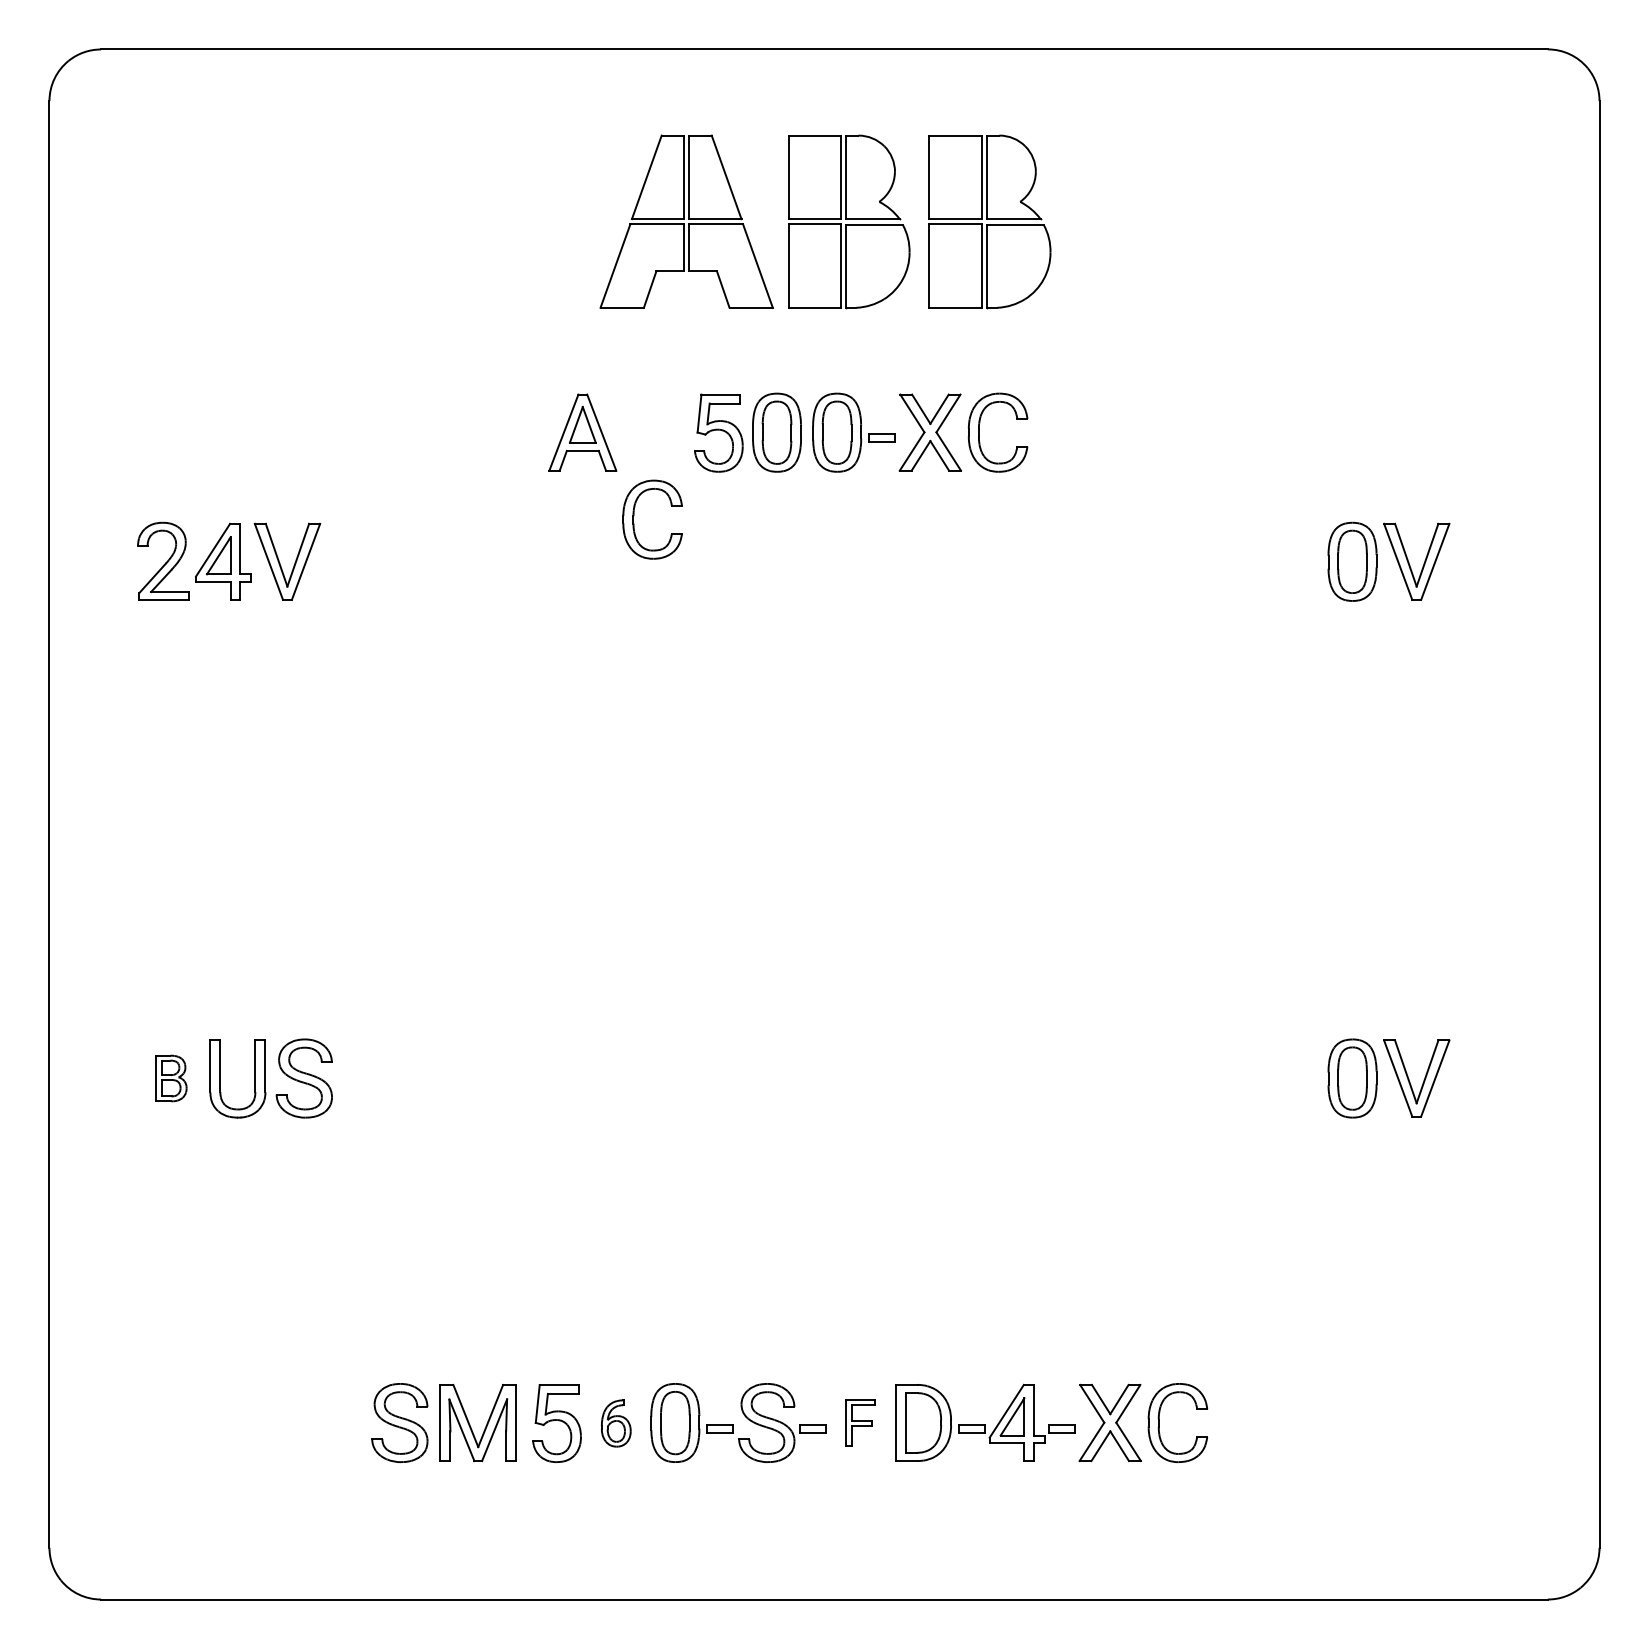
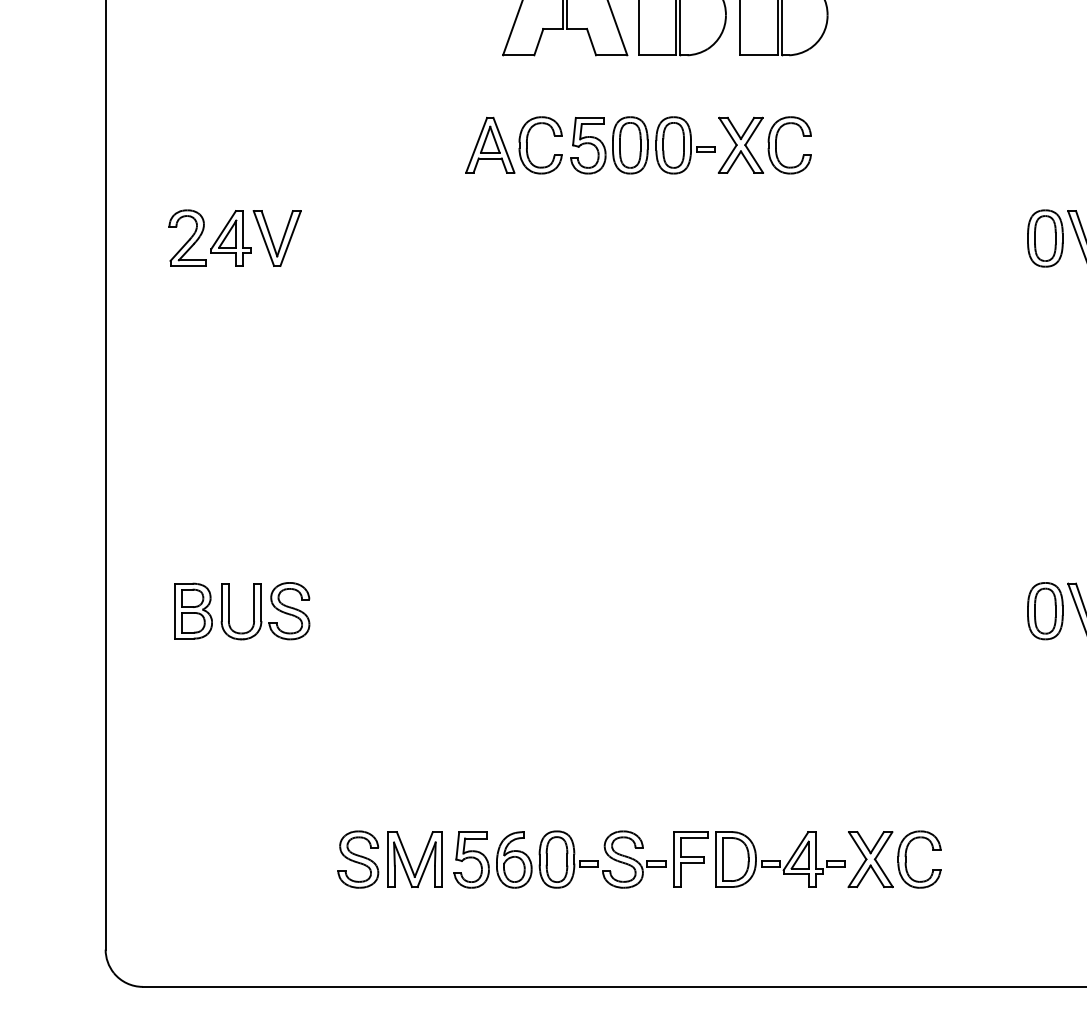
part: (634, 515) -> (527, 142), moved
part: (170, 1078) -> (192, 611), size x1.67
part: (860, 1422) -> (690, 859), size x1.67
part: (616, 1423) -> (514, 859), size x1.67

